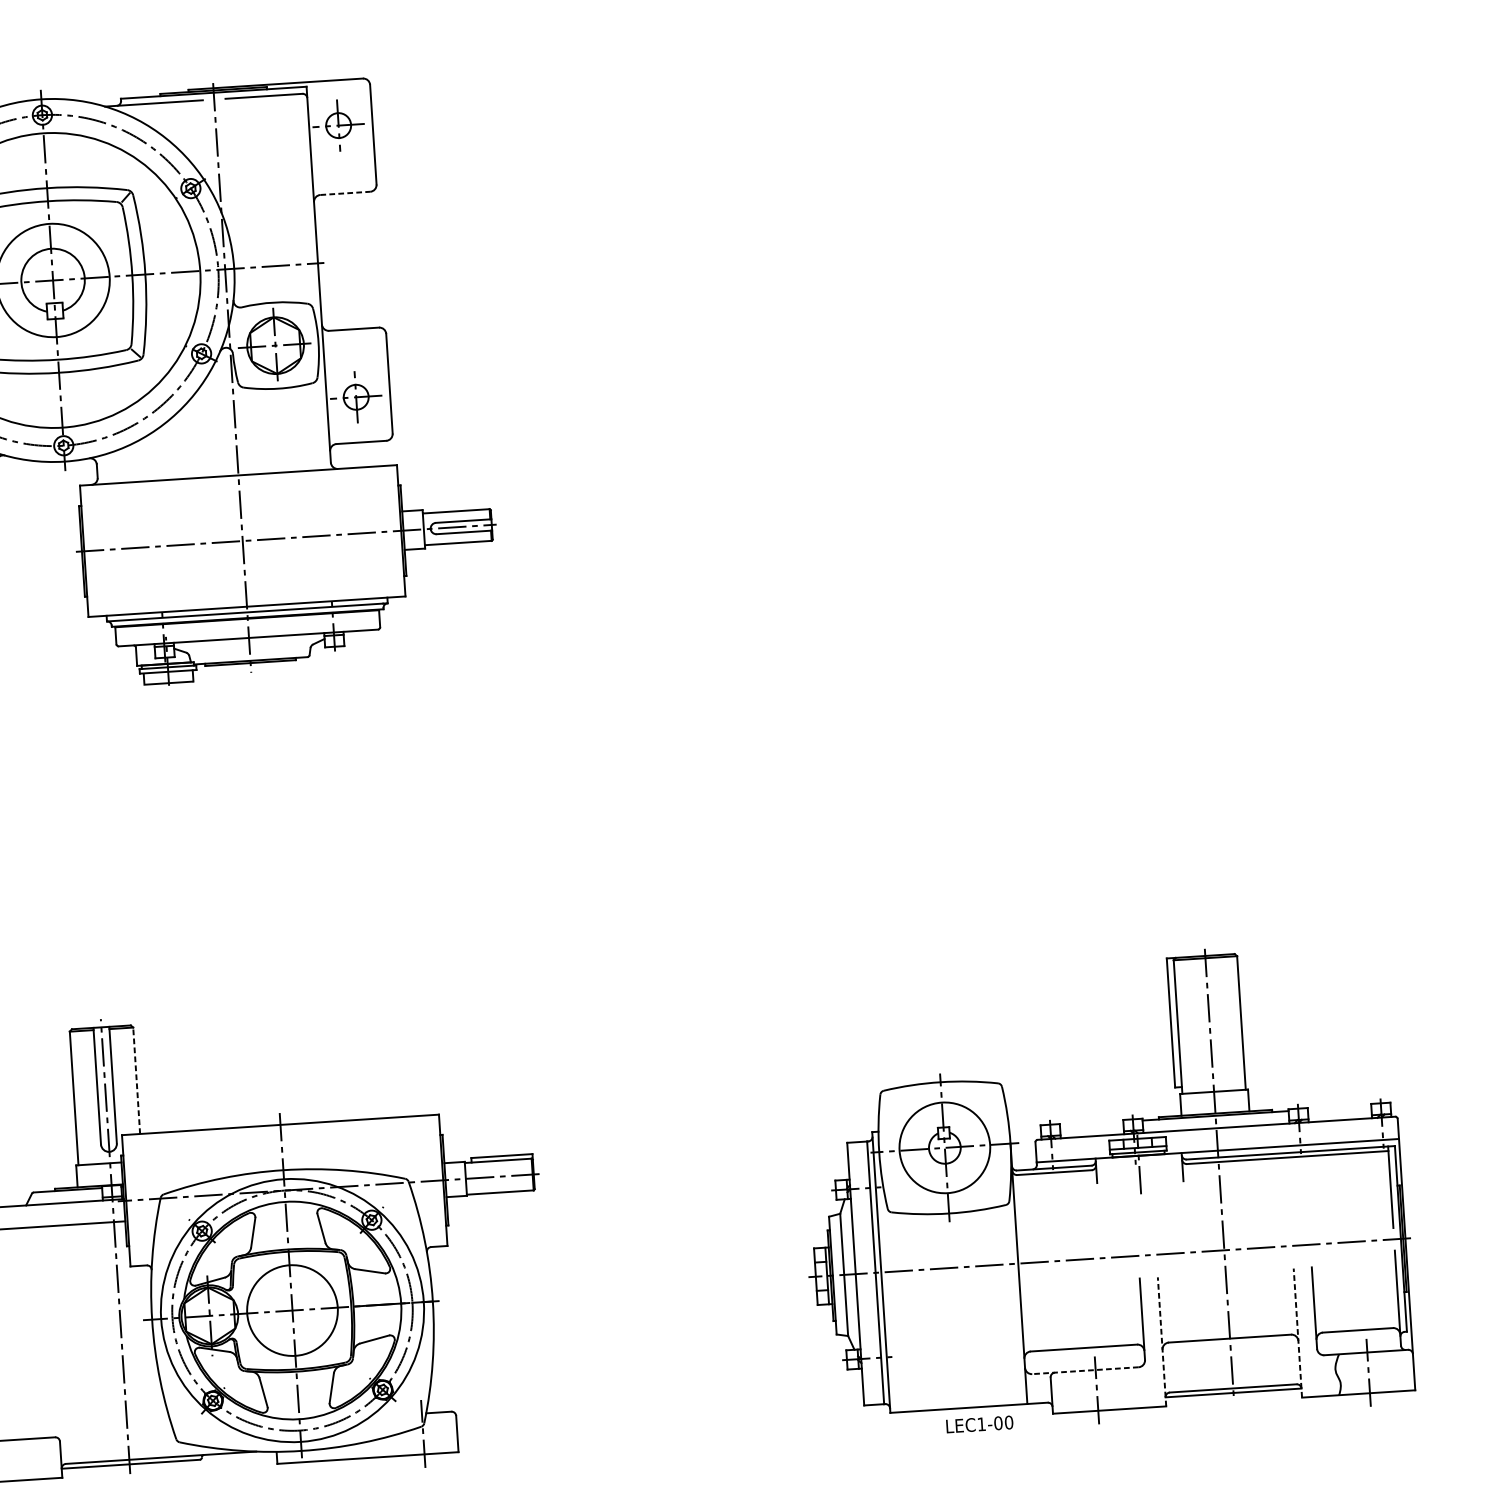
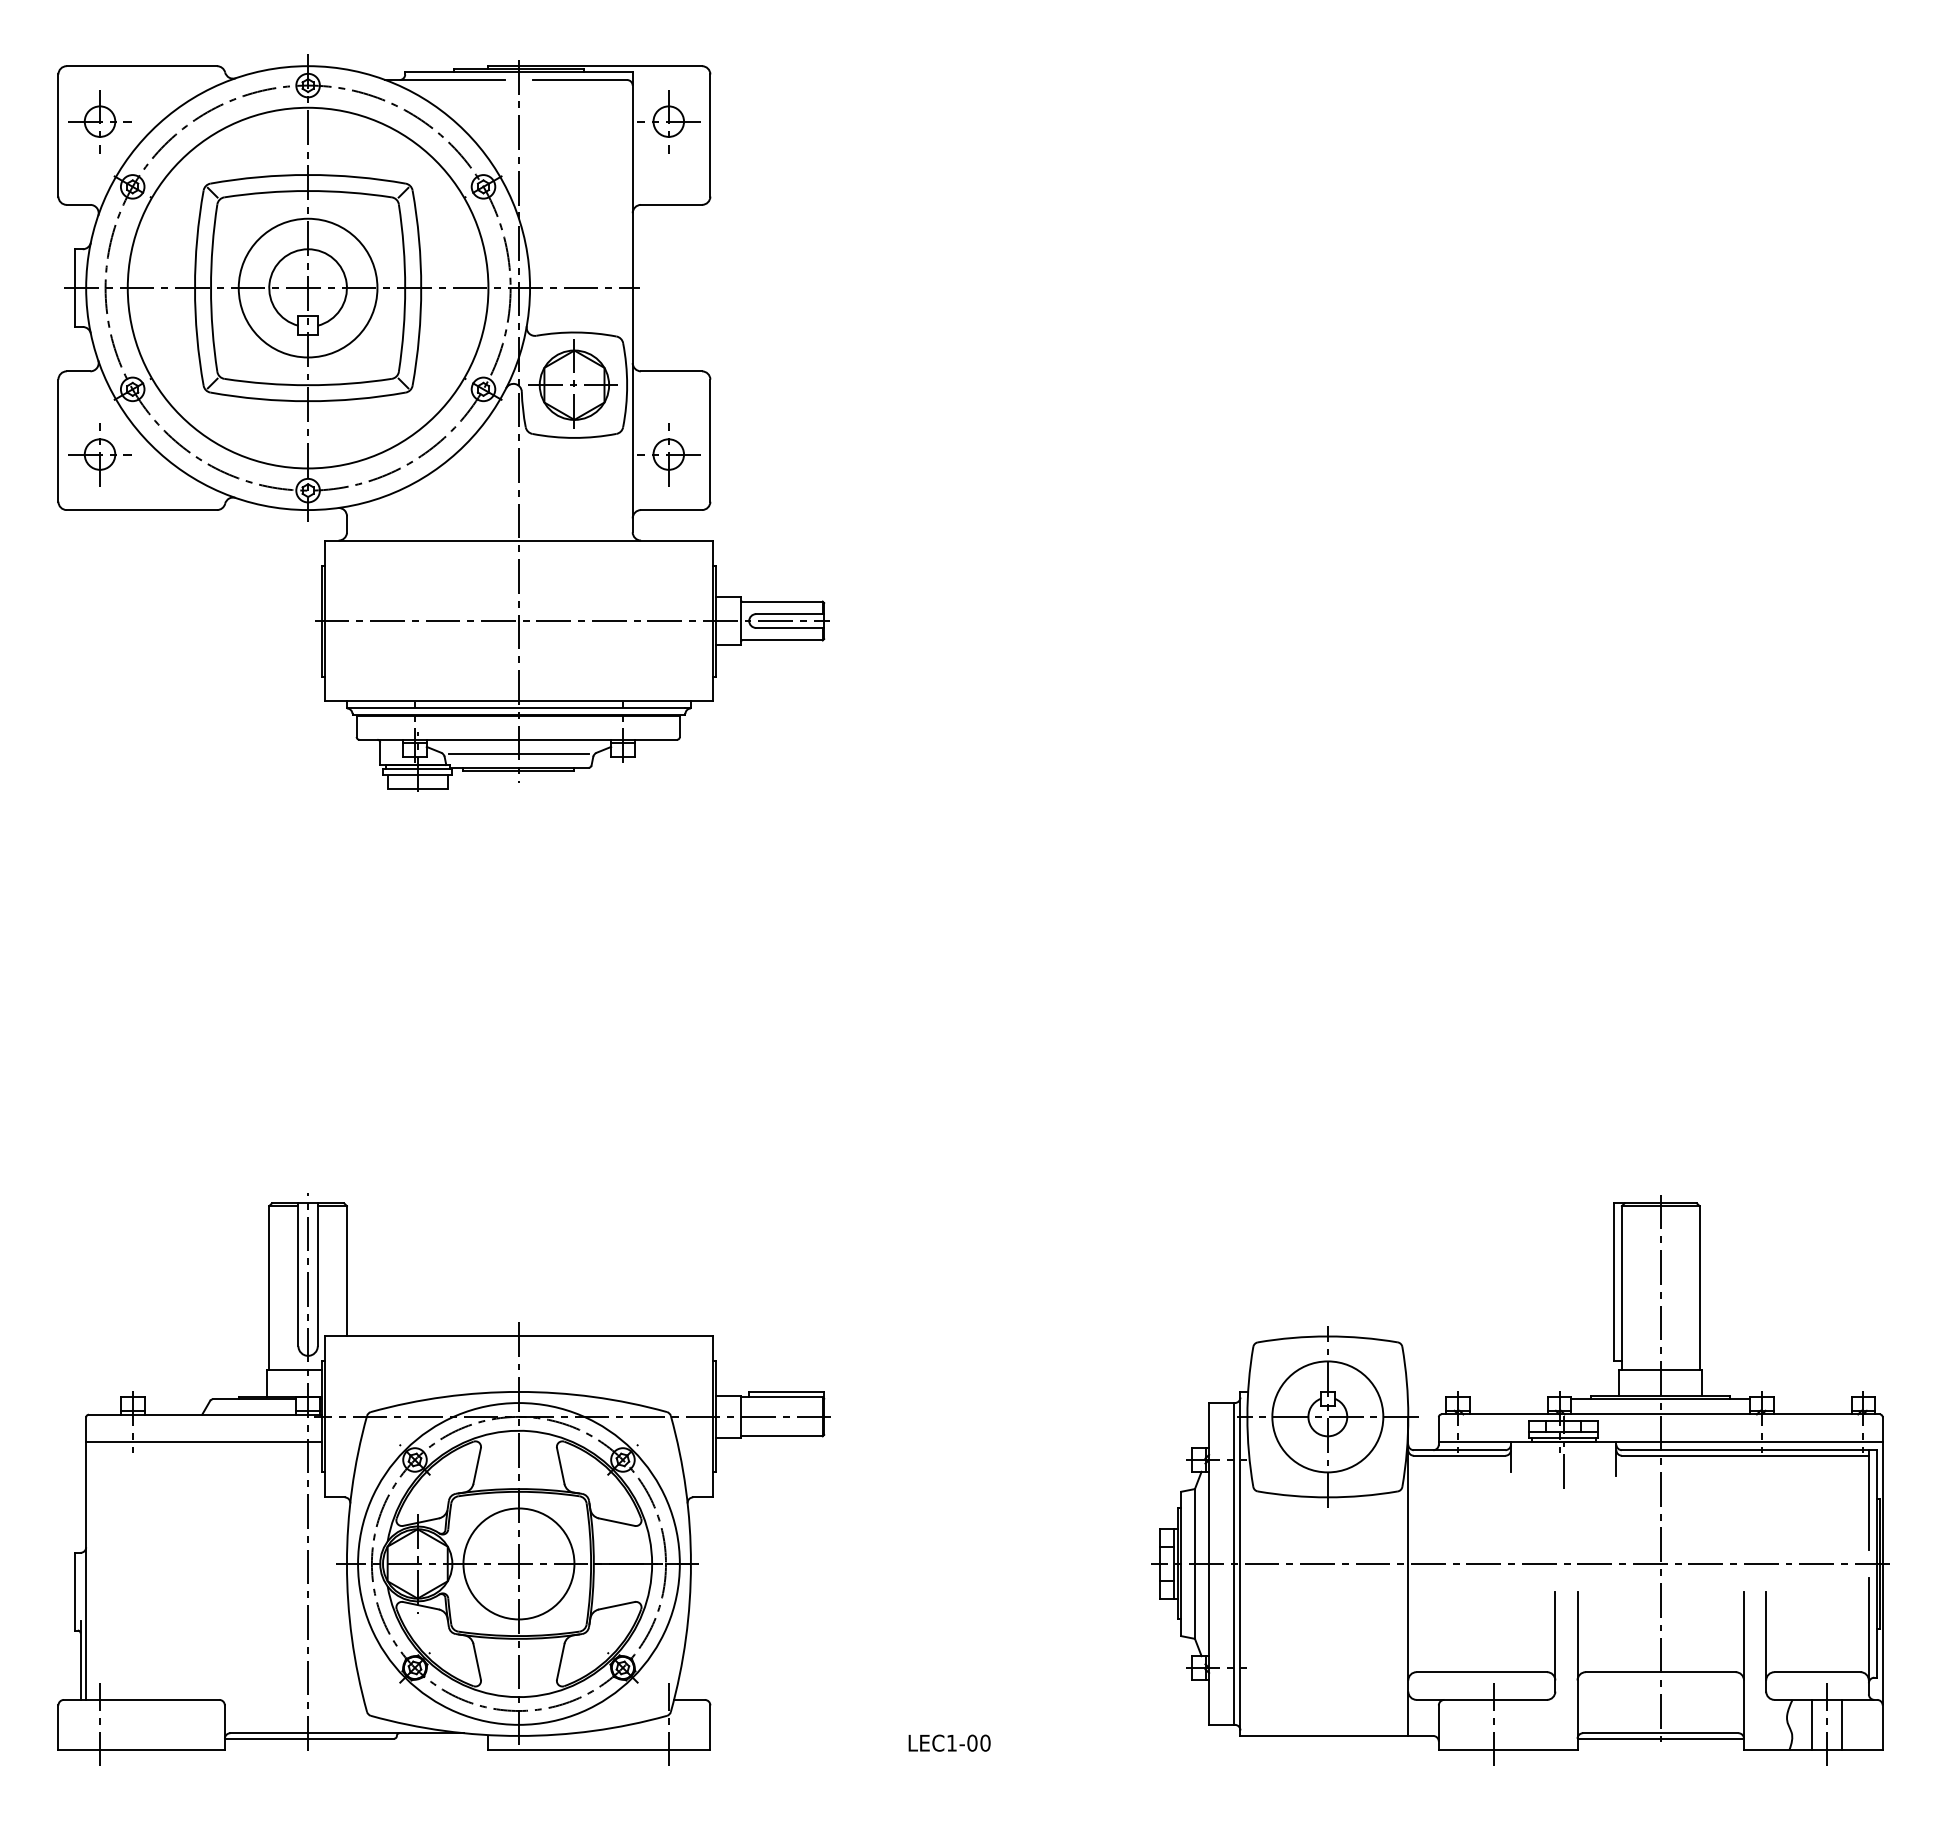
line: (345, 193) -> (671, 204), dashed -> solid
line: (249, 649) -> (518, 753), added
line: (136, 1080) -> (346, 1270), dashed -> solid
line: (1298, 1332) -> (1744, 1670), dashed -> solid
line: (1161, 1341) -> (1577, 1670), dashed -> solid
line: (1085, 1370) -> (1481, 1699), dashed -> solid
line: (1381, 1371) -> (1842, 1724), added
line: (1355, 1373) -> (1811, 1724), added
text: (979, 1423) -> (949, 1742), moved

